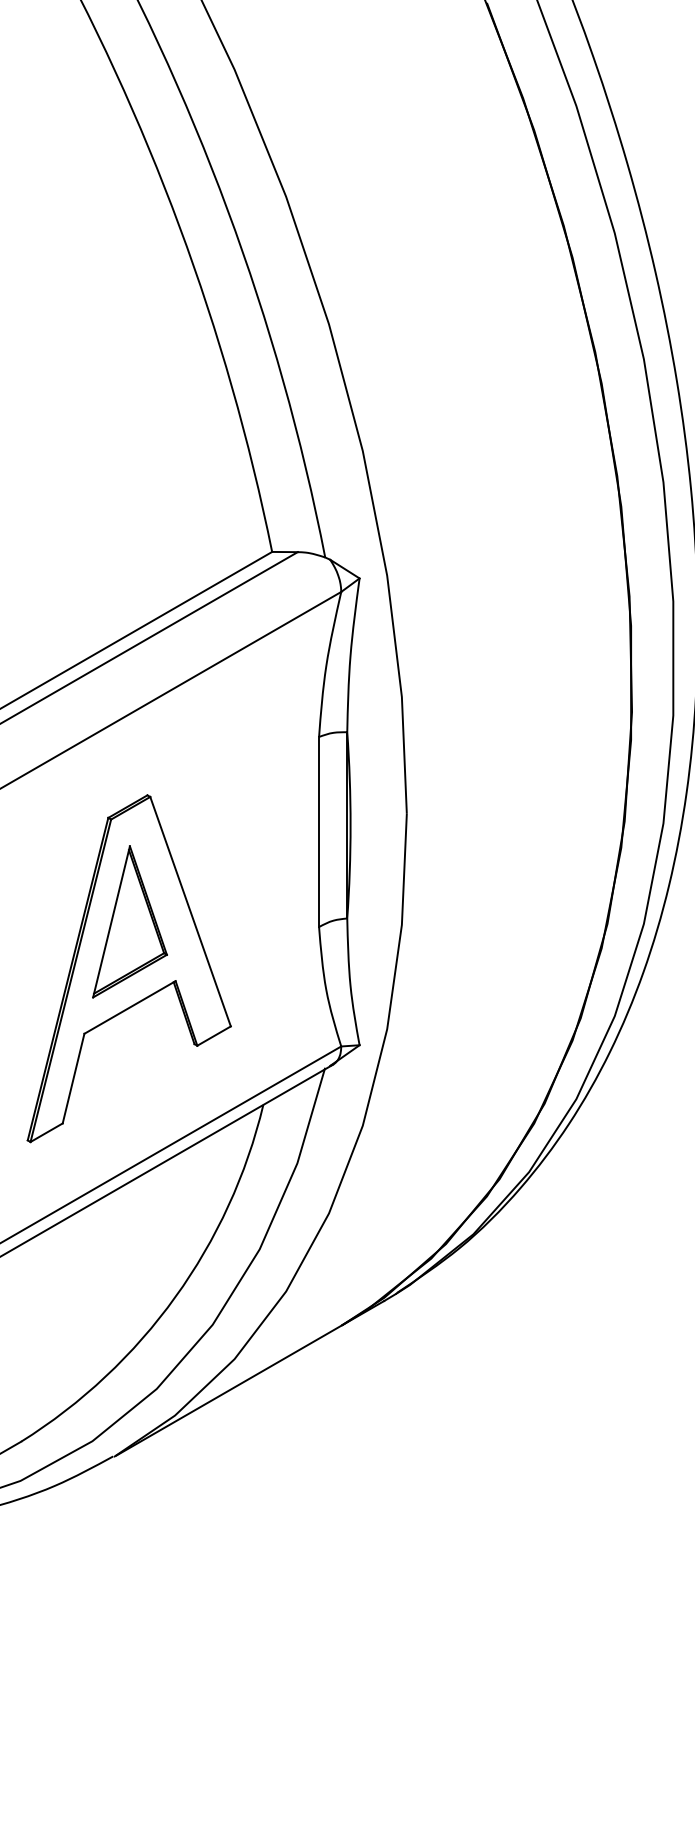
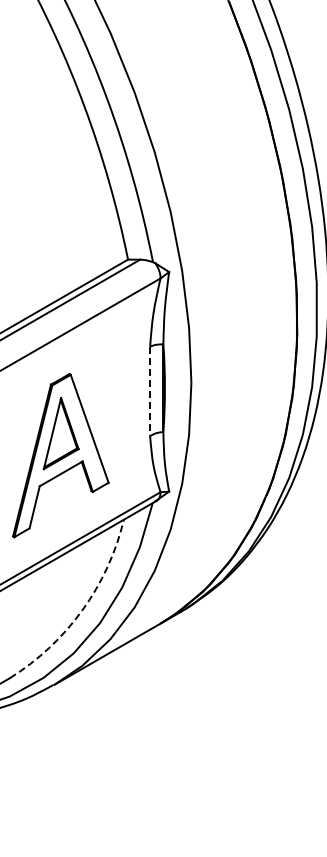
line: (319, 832) -> (150, 391), solid -> dashed
arc: (175, 1297) -> (82, 610), solid -> dashed

